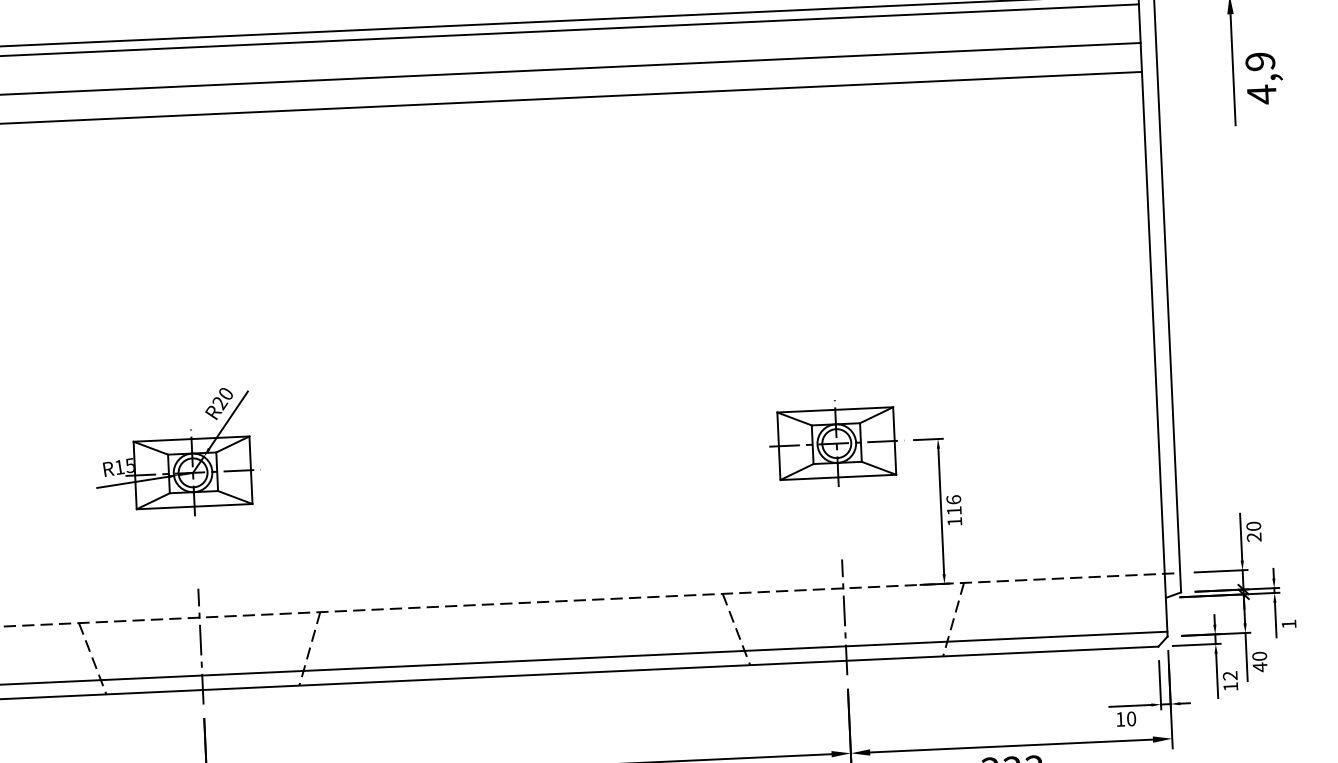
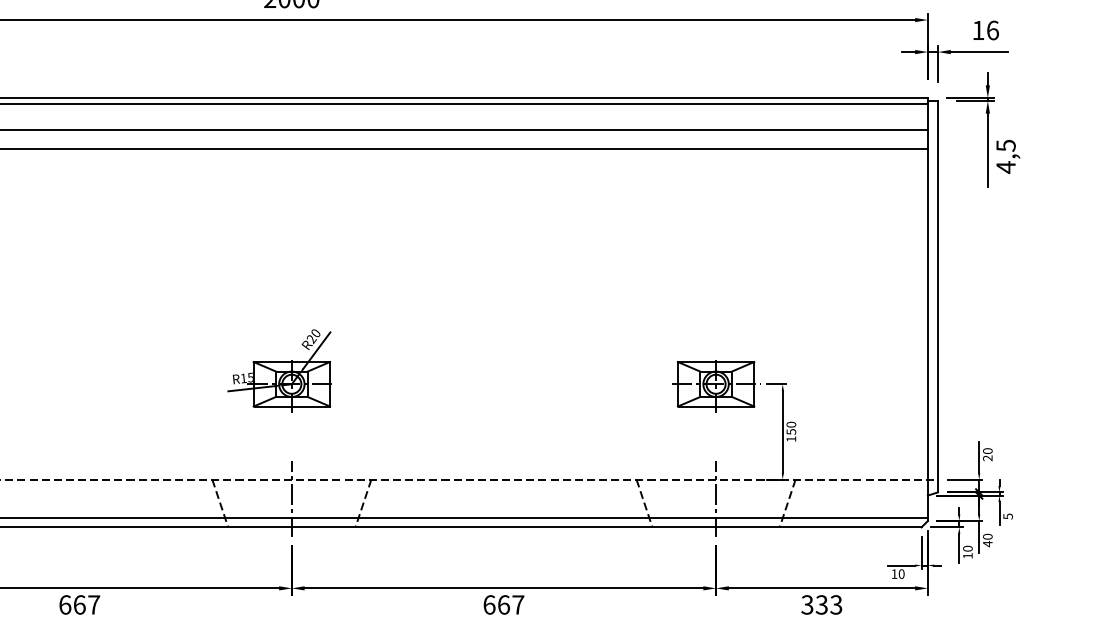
text: (1259, 61) -> (1005, 145), 4,9 -> 4,5
text: (954, 504) -> (791, 427), 116 -> 150
text: (1288, 624) -> (1007, 516), 1 -> 5
text: (1229, 675) -> (967, 548), 12 -> 10

